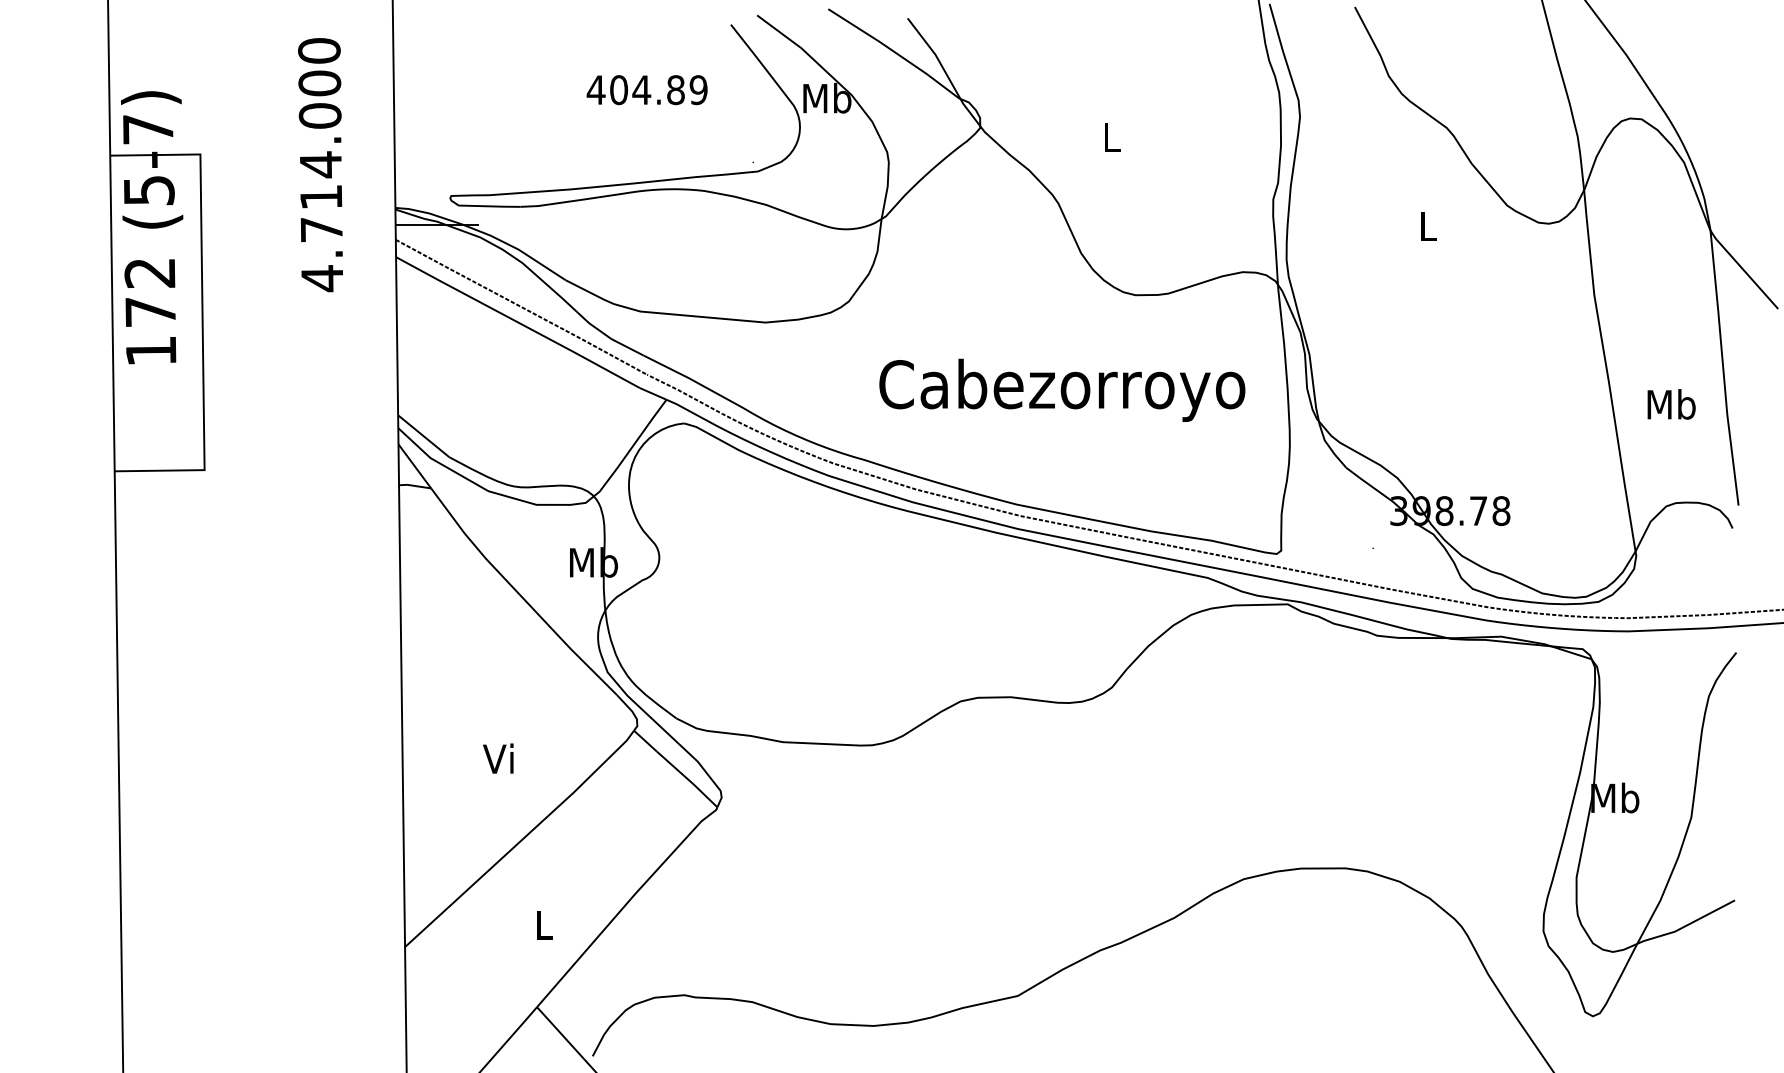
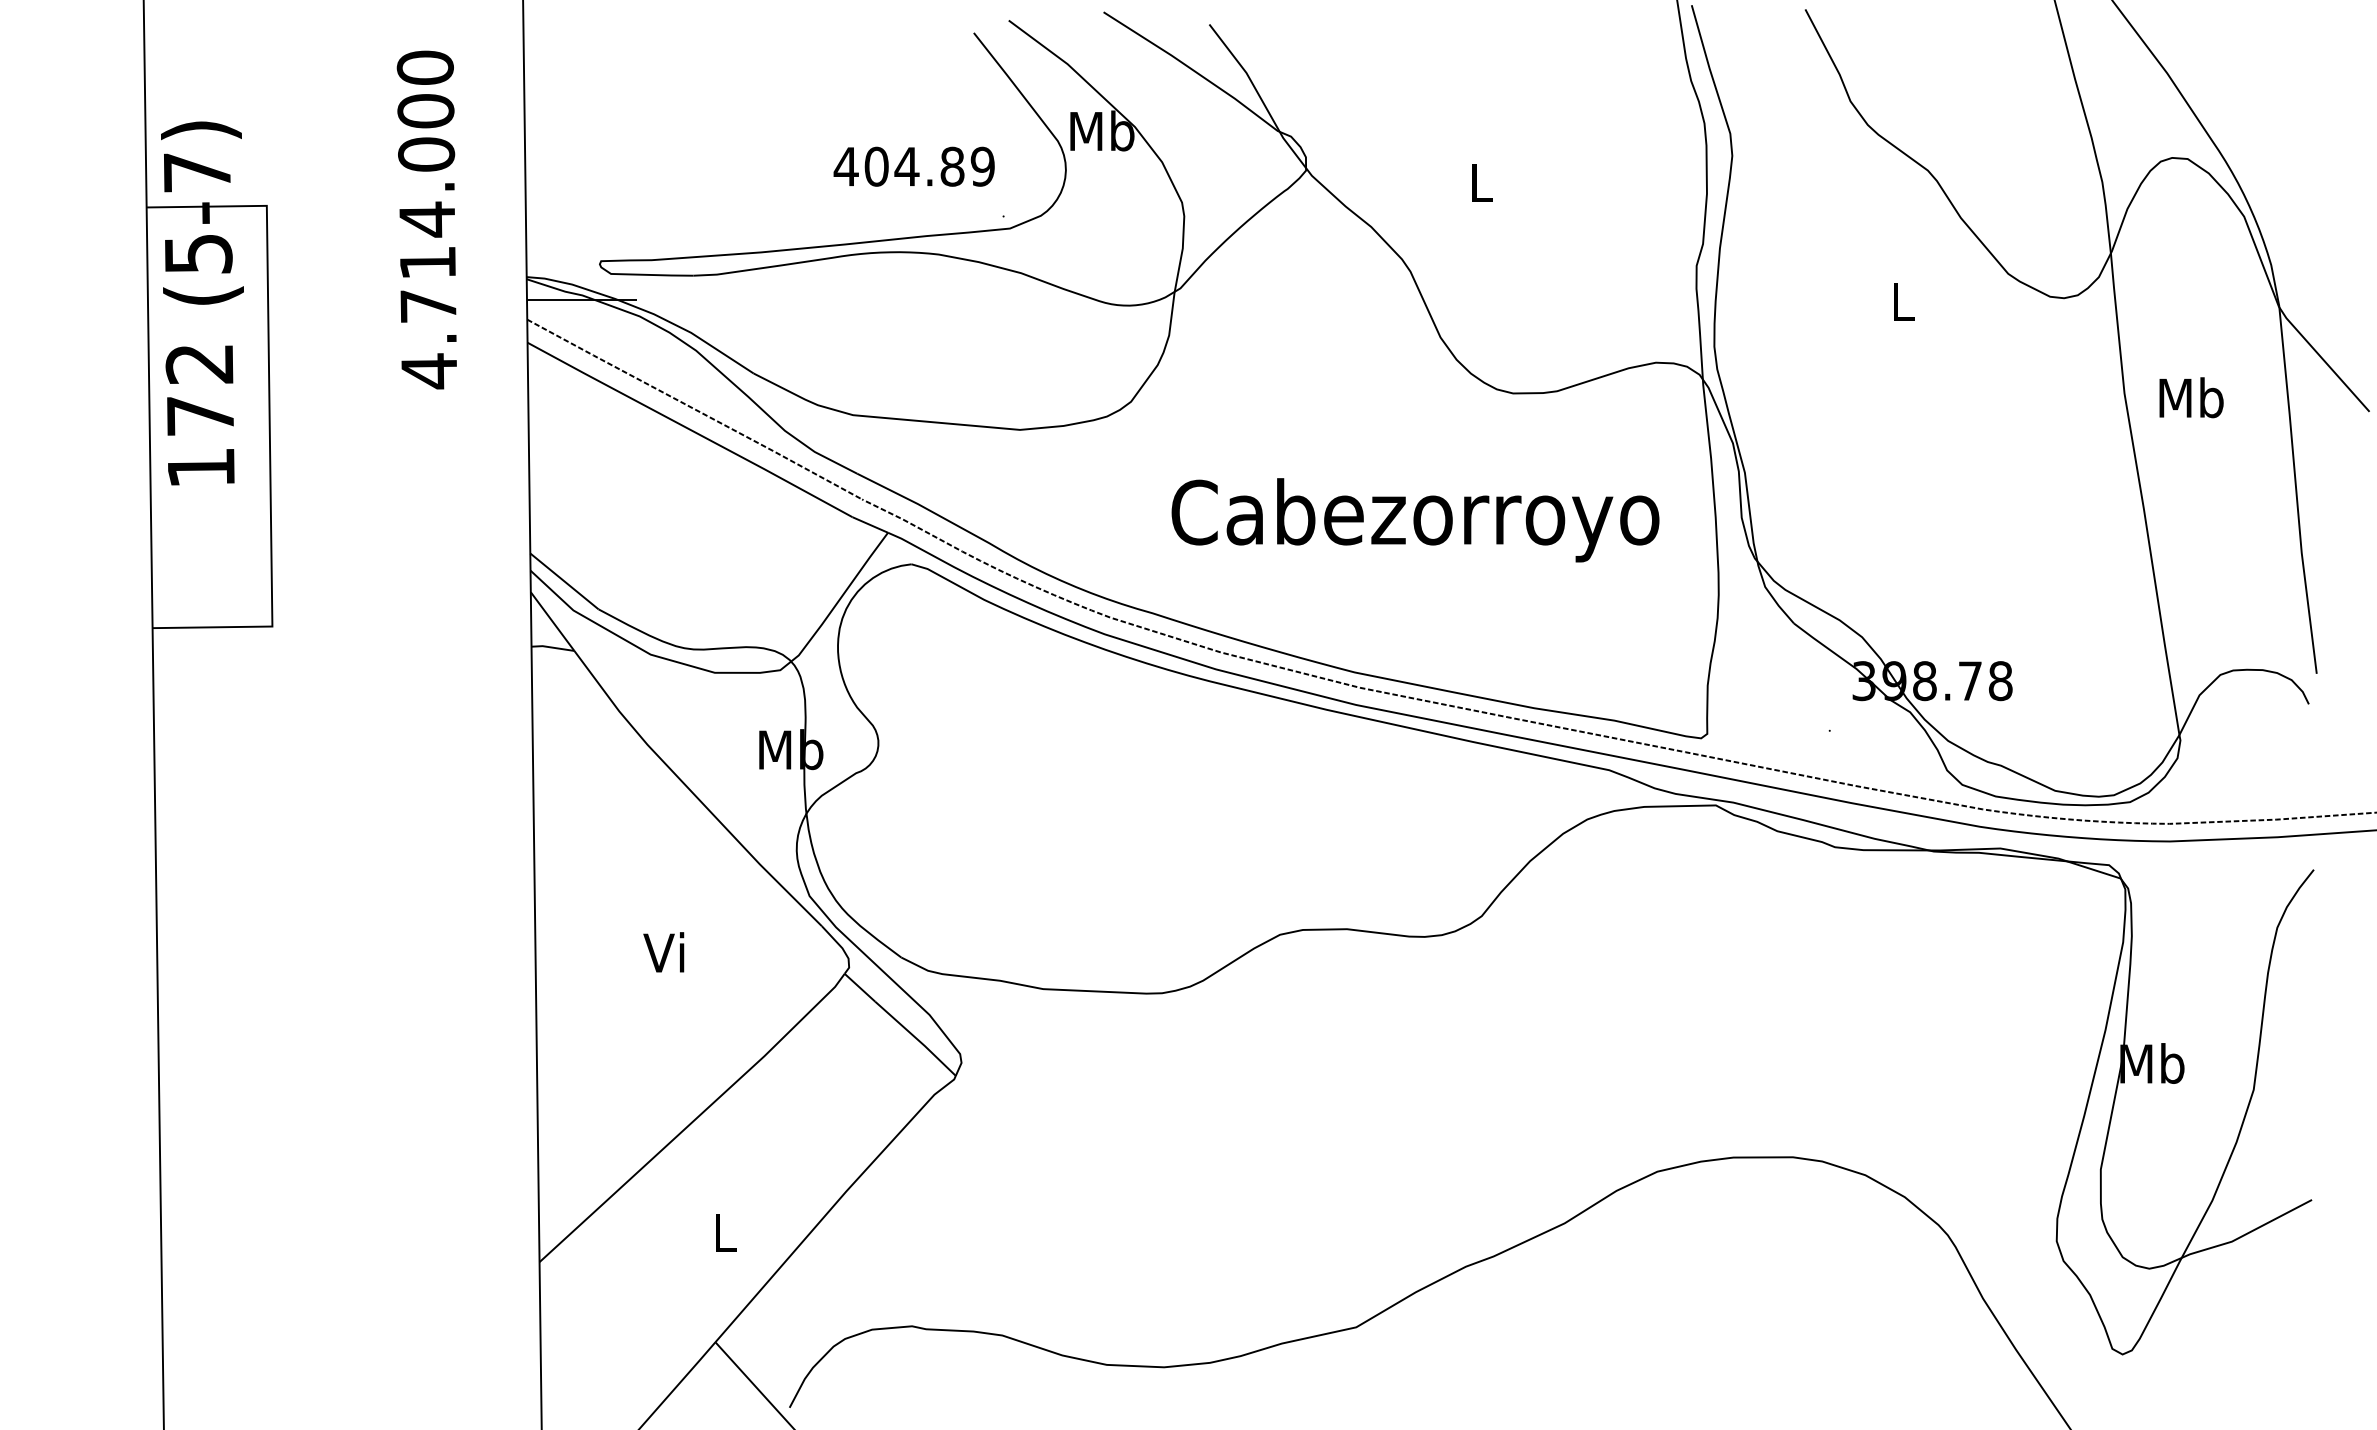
text: (646, 90) -> (913, 167), moved
text: (1671, 404) -> (2191, 397), moved
text: (498, 758) -> (664, 952), moved

